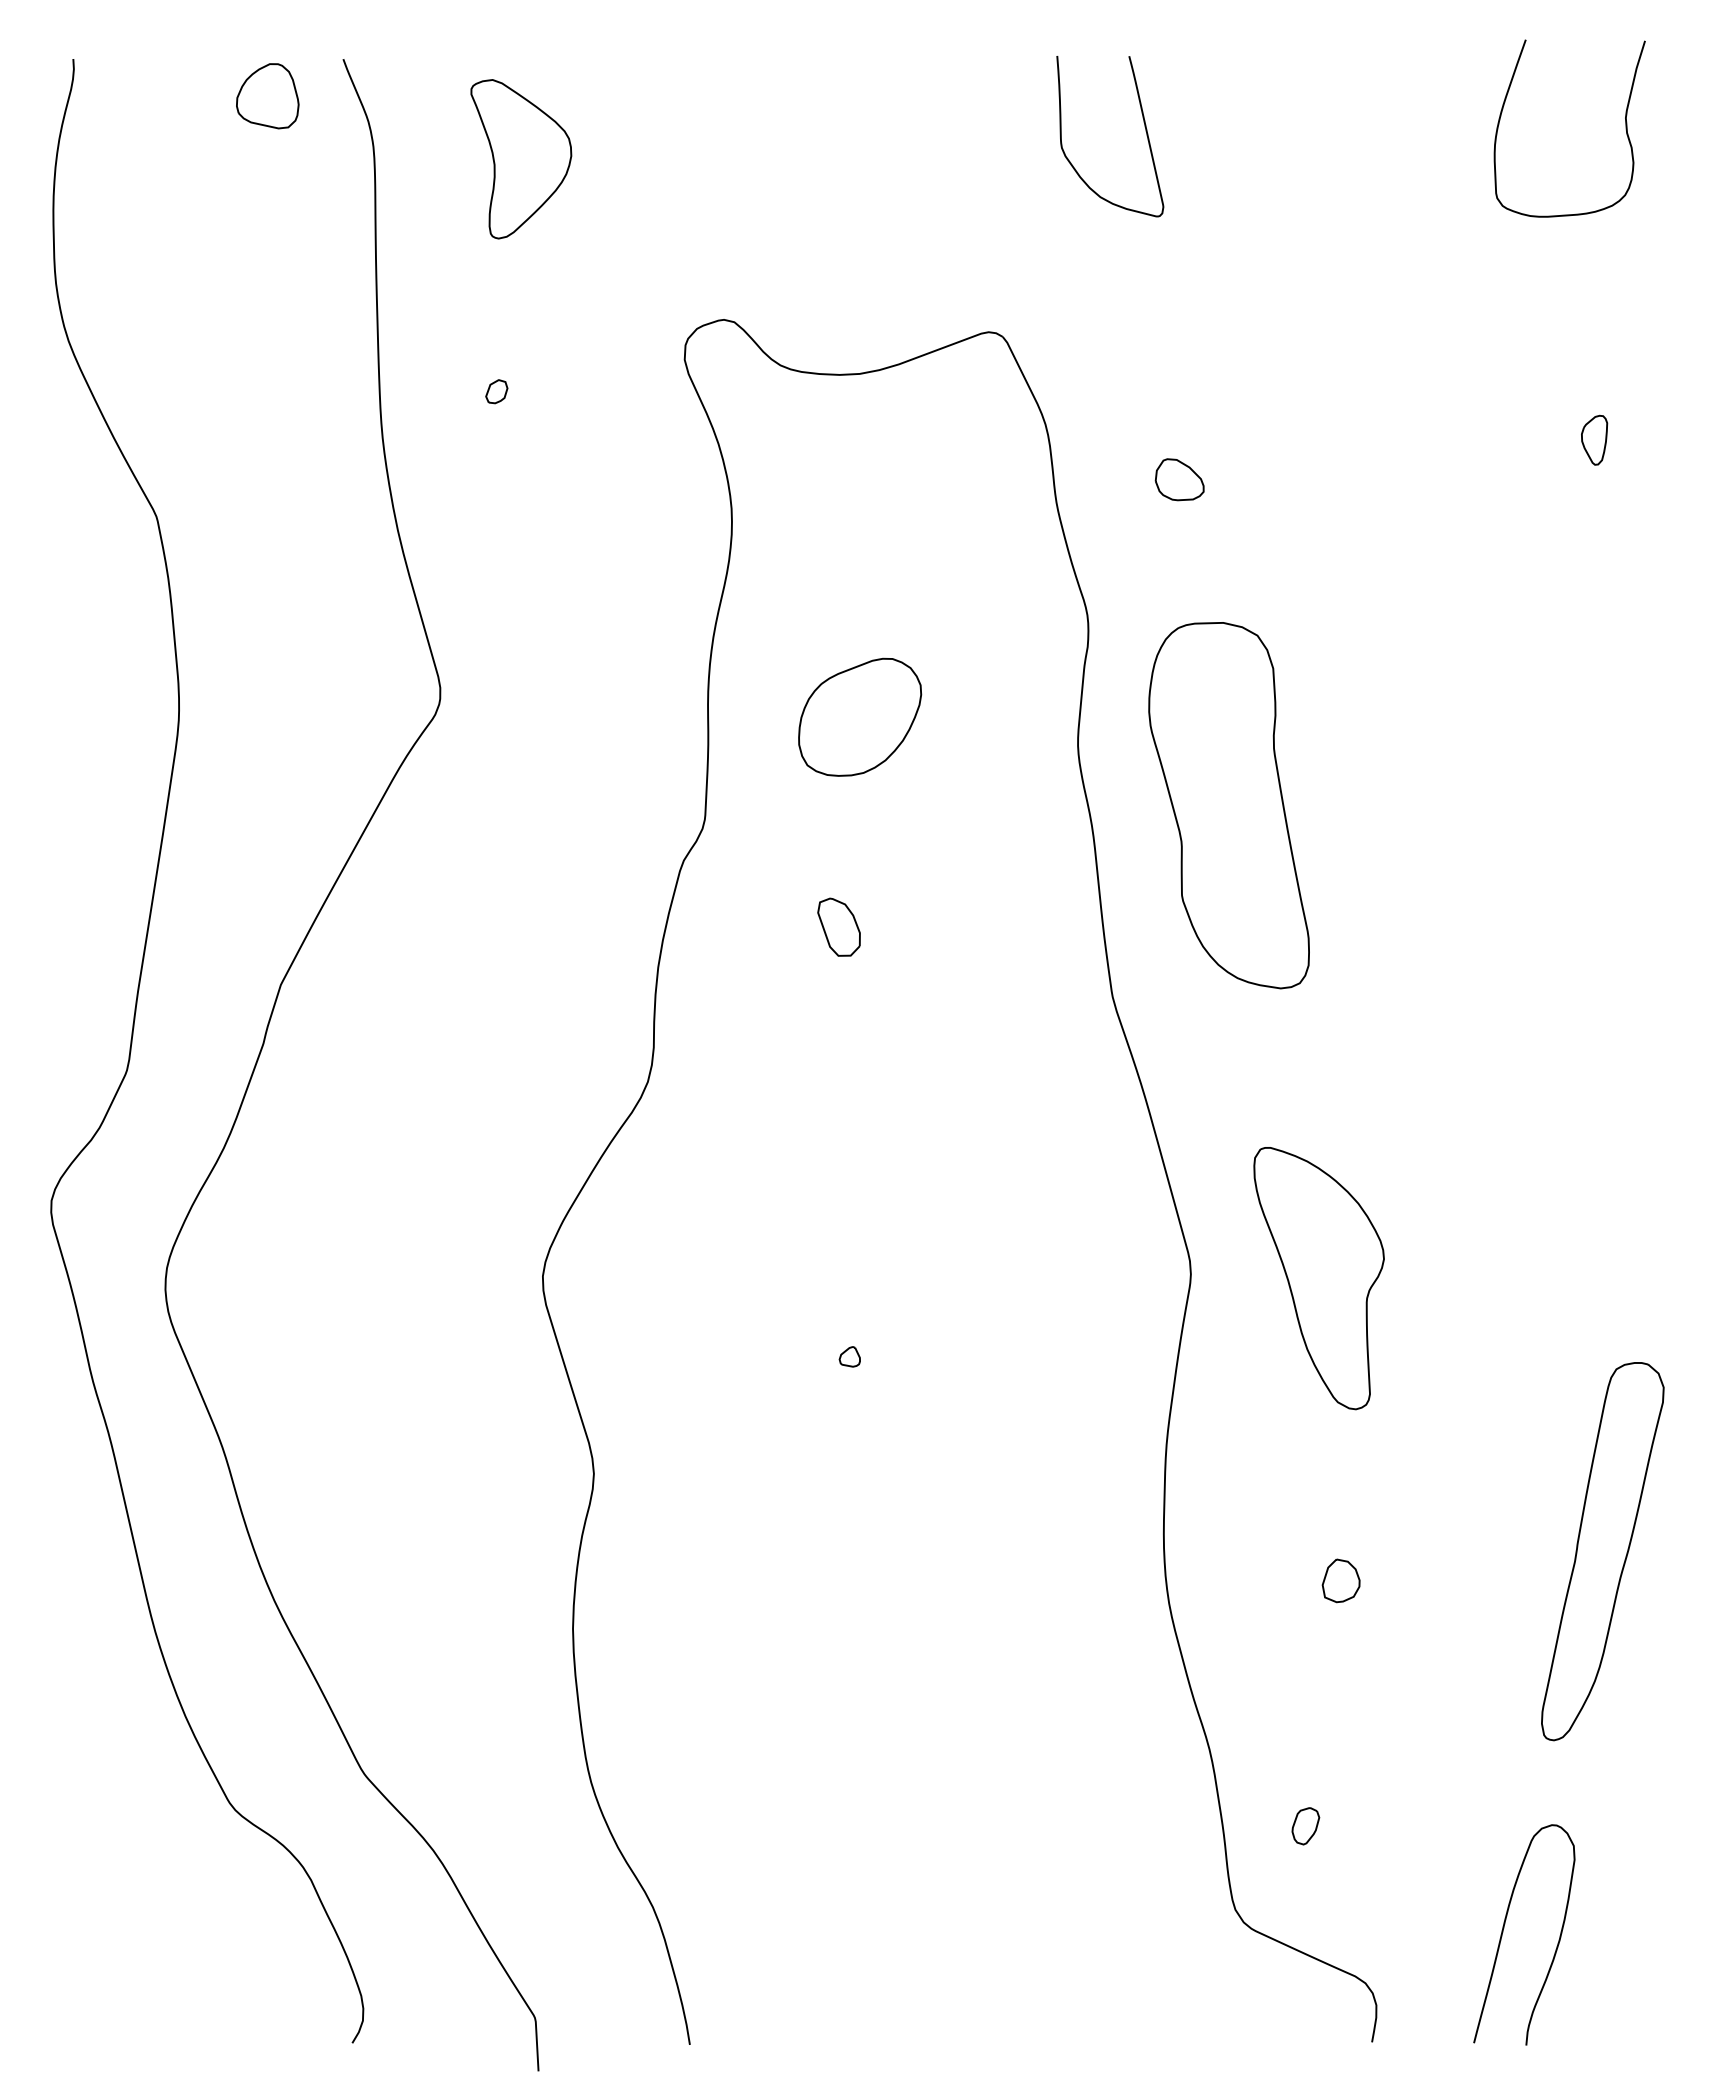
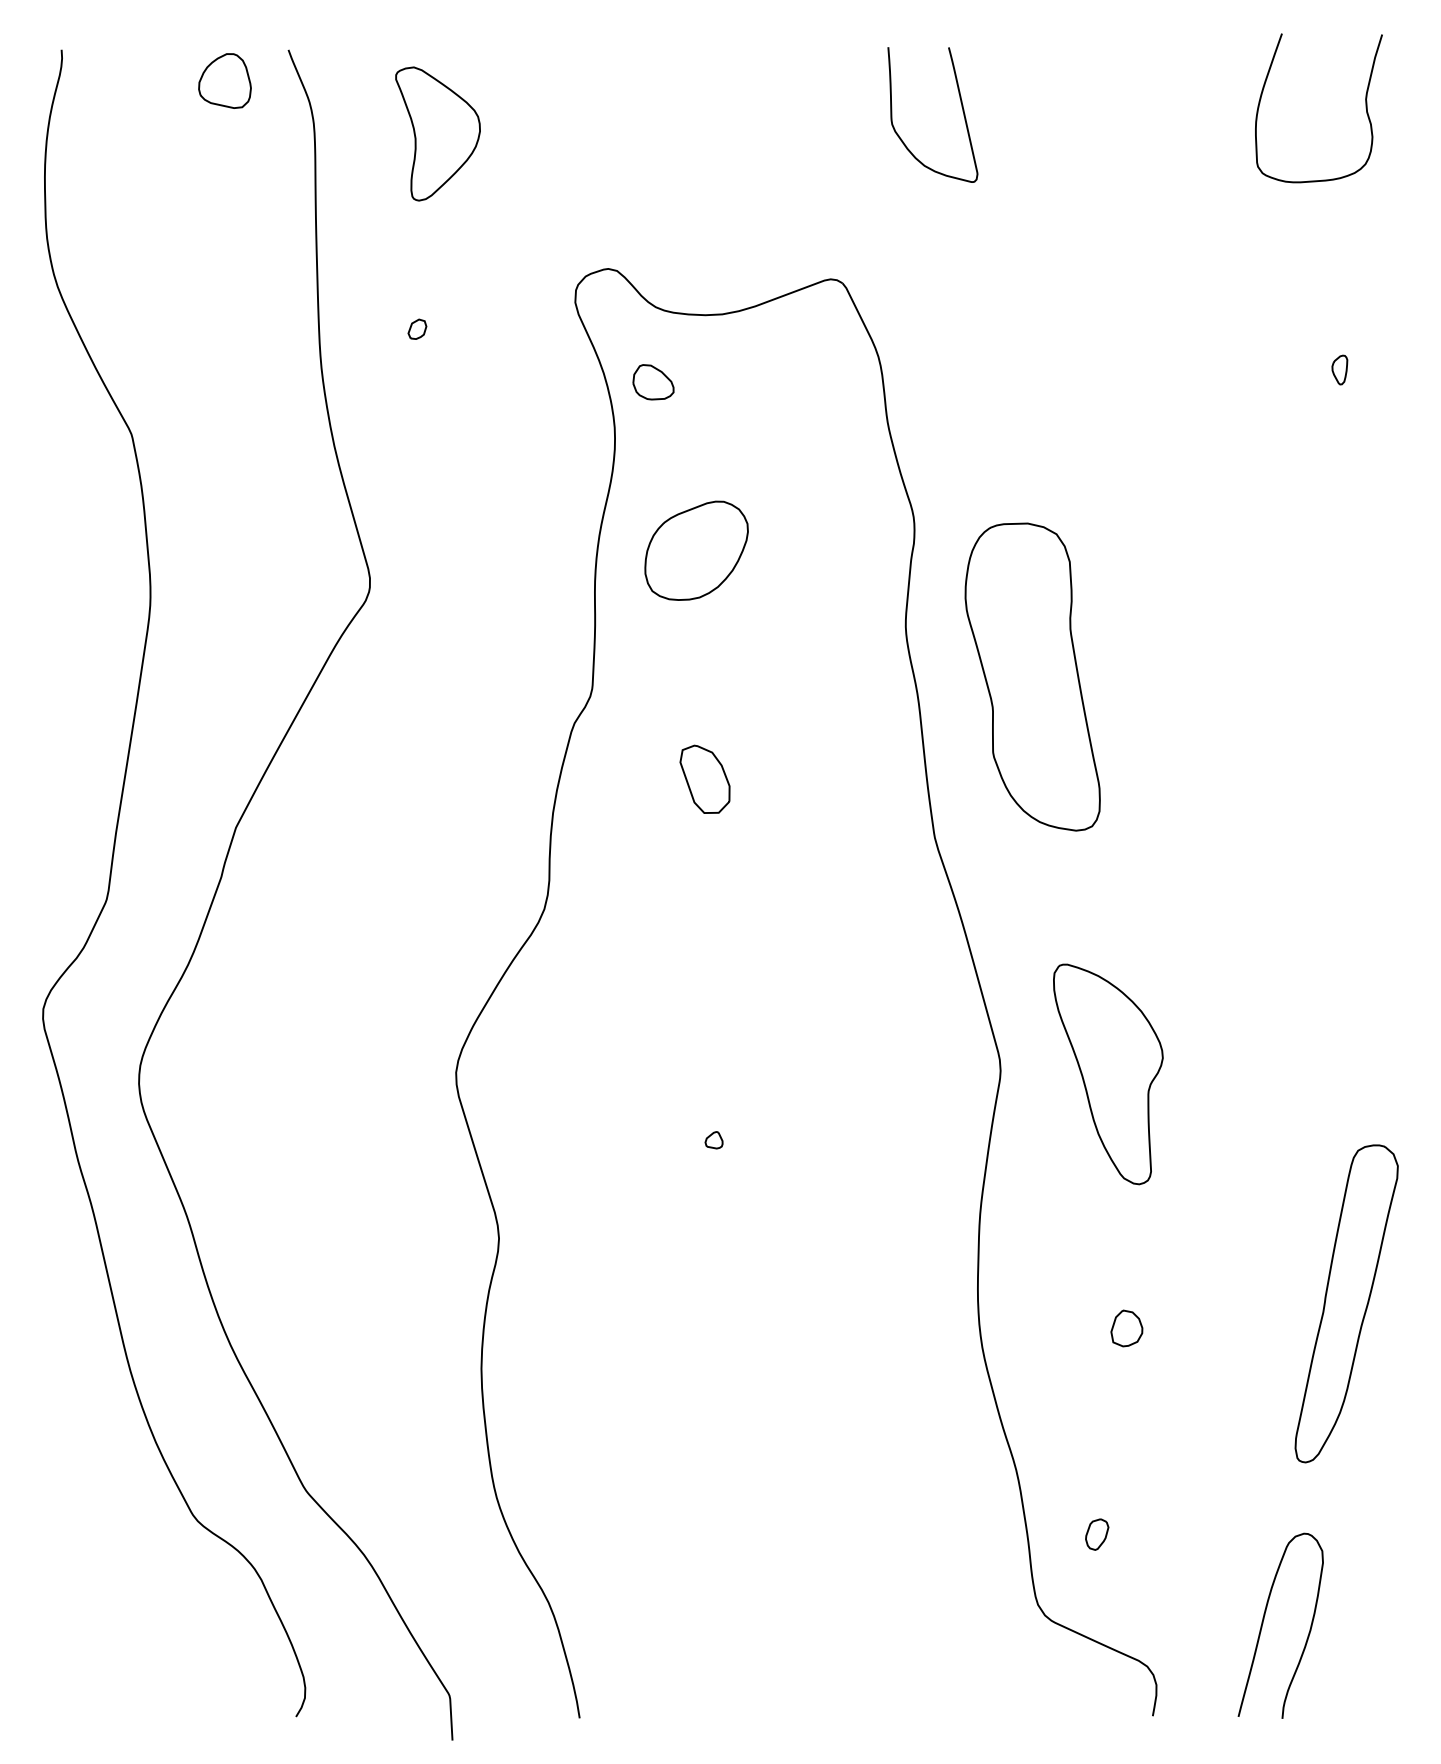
part: (1594, 439) -> (1339, 369), size x0.7
part: (1179, 479) -> (653, 382), moved
part: (860, 716) -> (696, 550), moved
part: (838, 926) -> (704, 778), size x1.4

